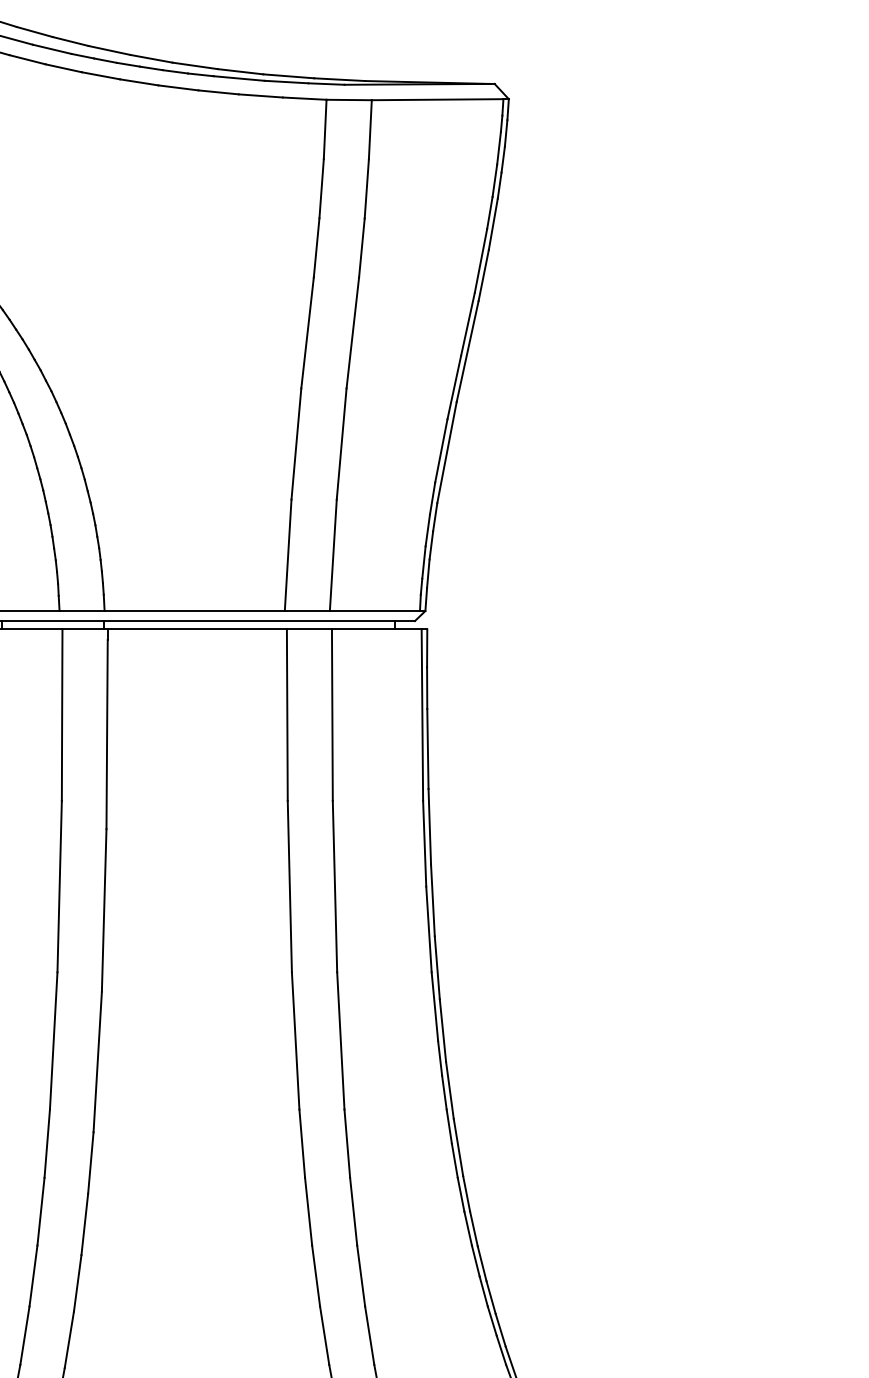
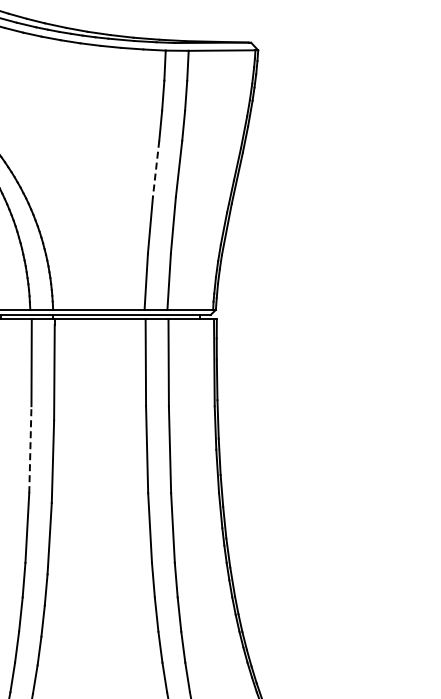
line: (308, 334) -> (156, 169), solid -> dashed
line: (59, 886) -> (30, 449), solid -> dashed

